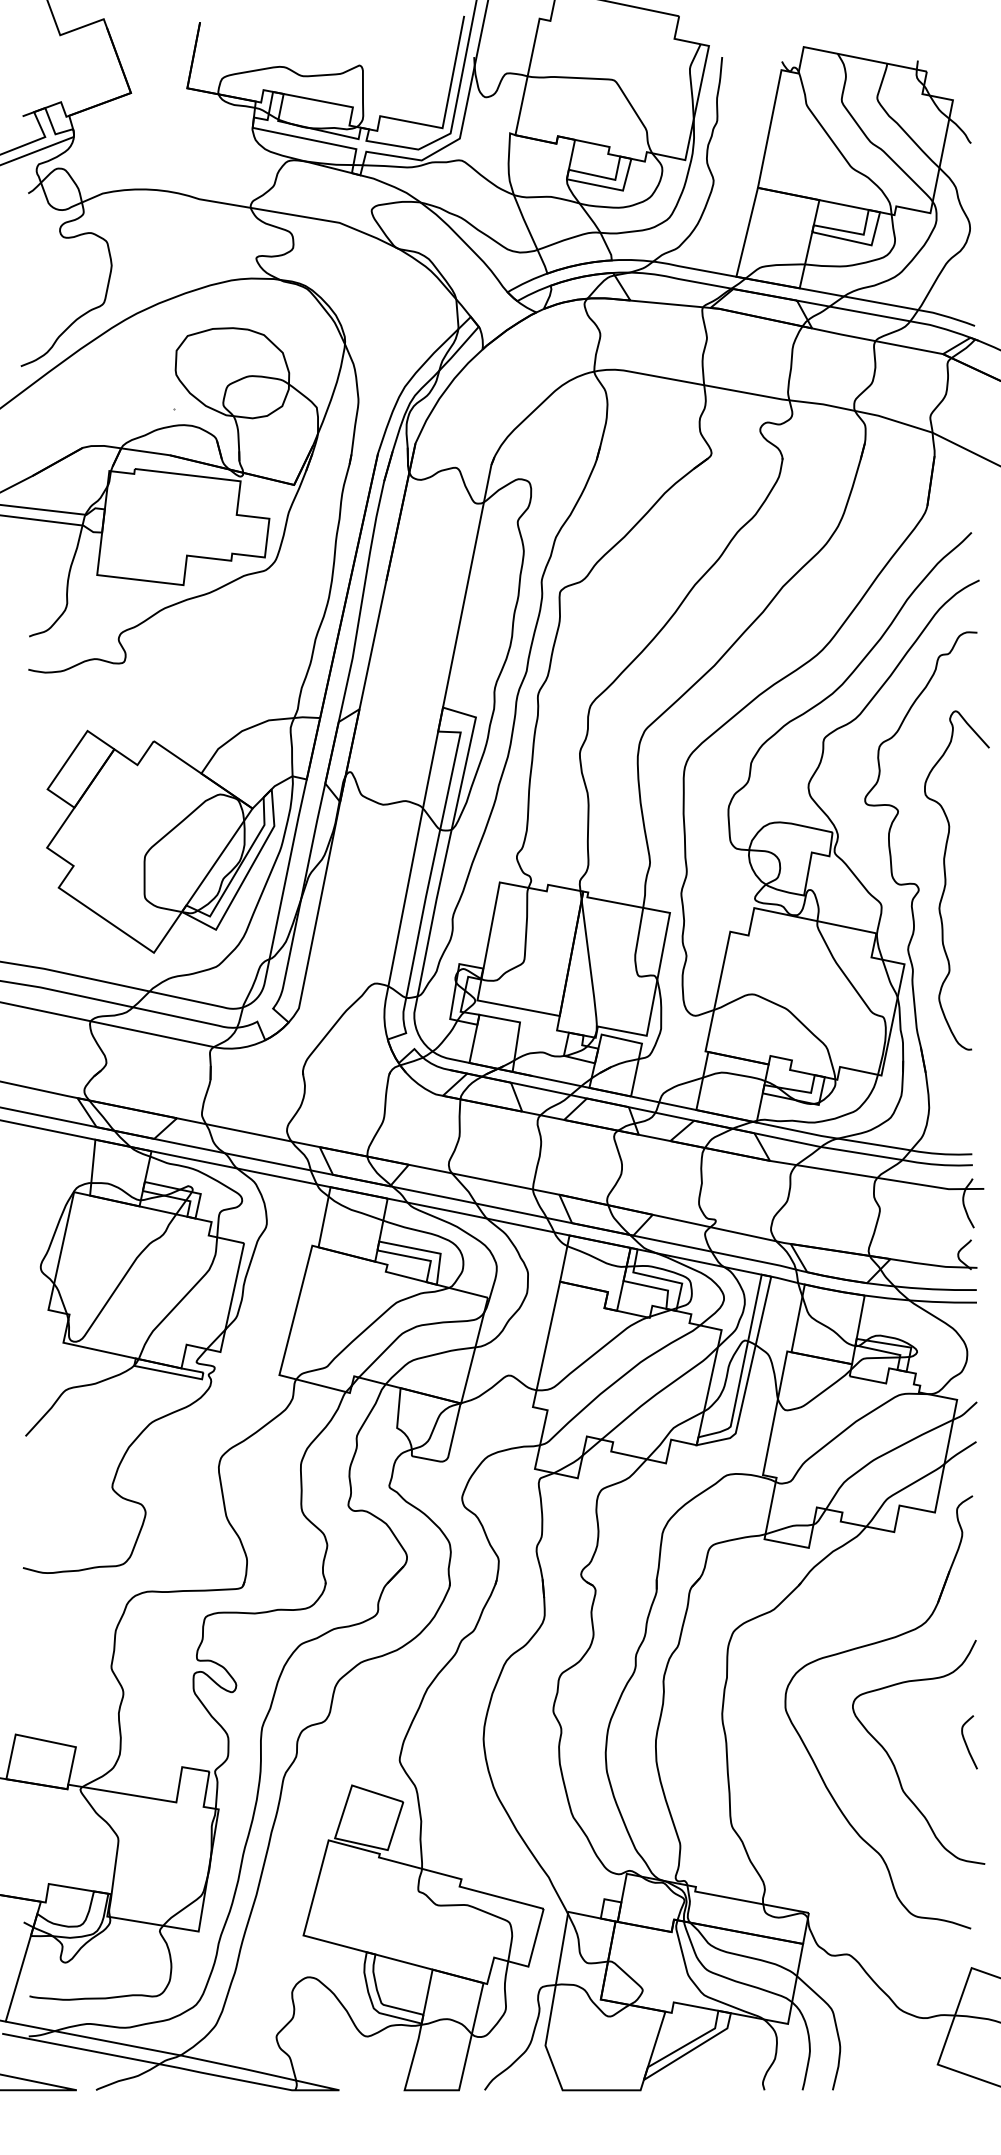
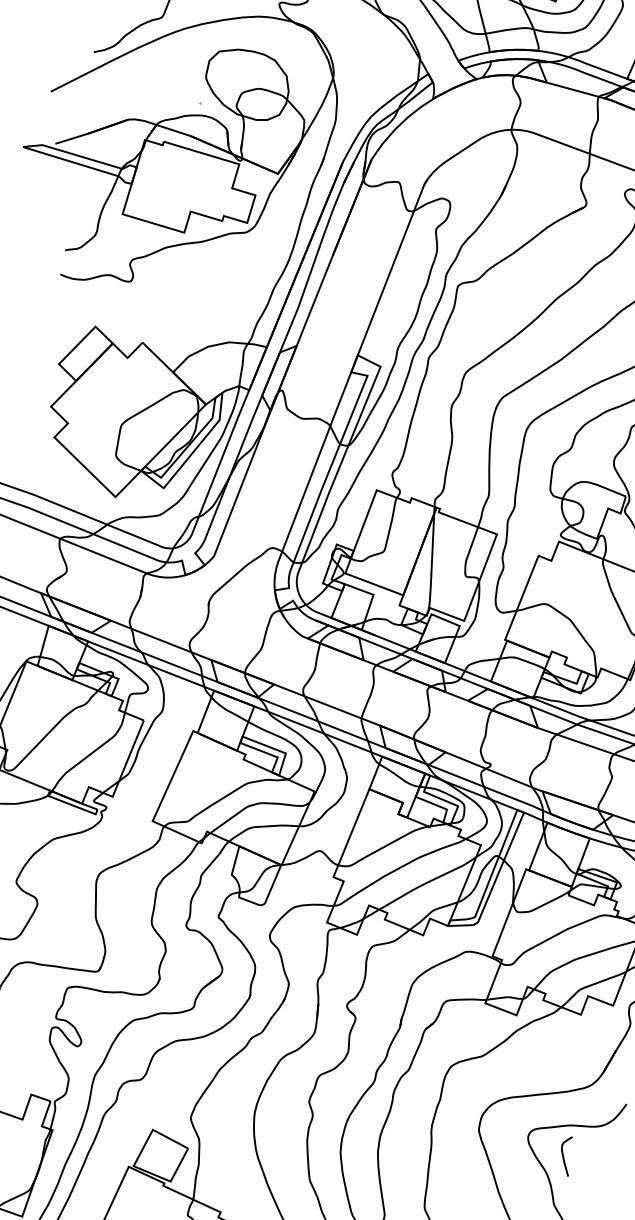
curve: (967, 1744) -> (564, 1157), moved

